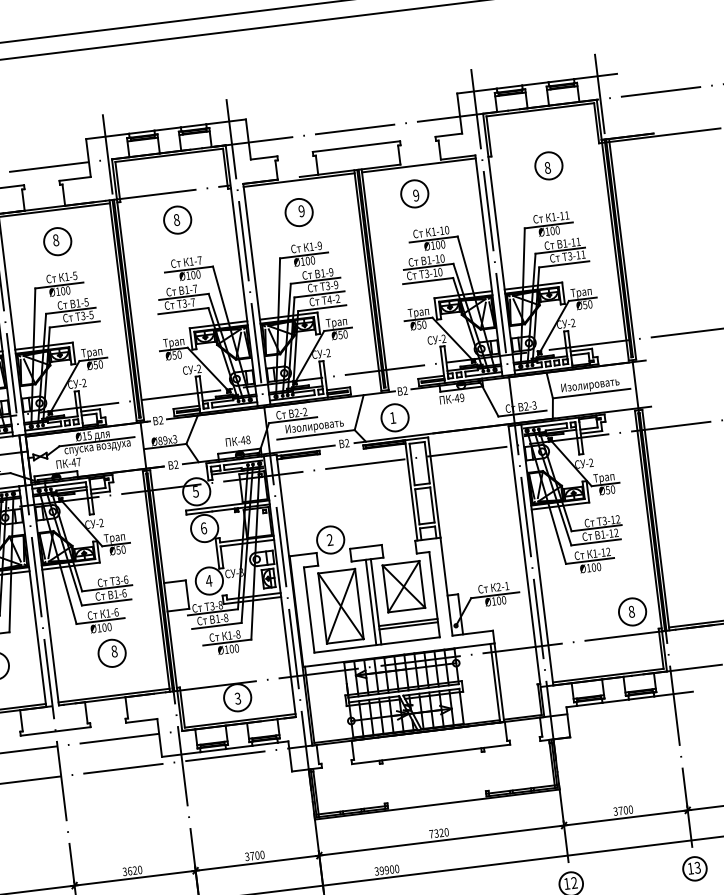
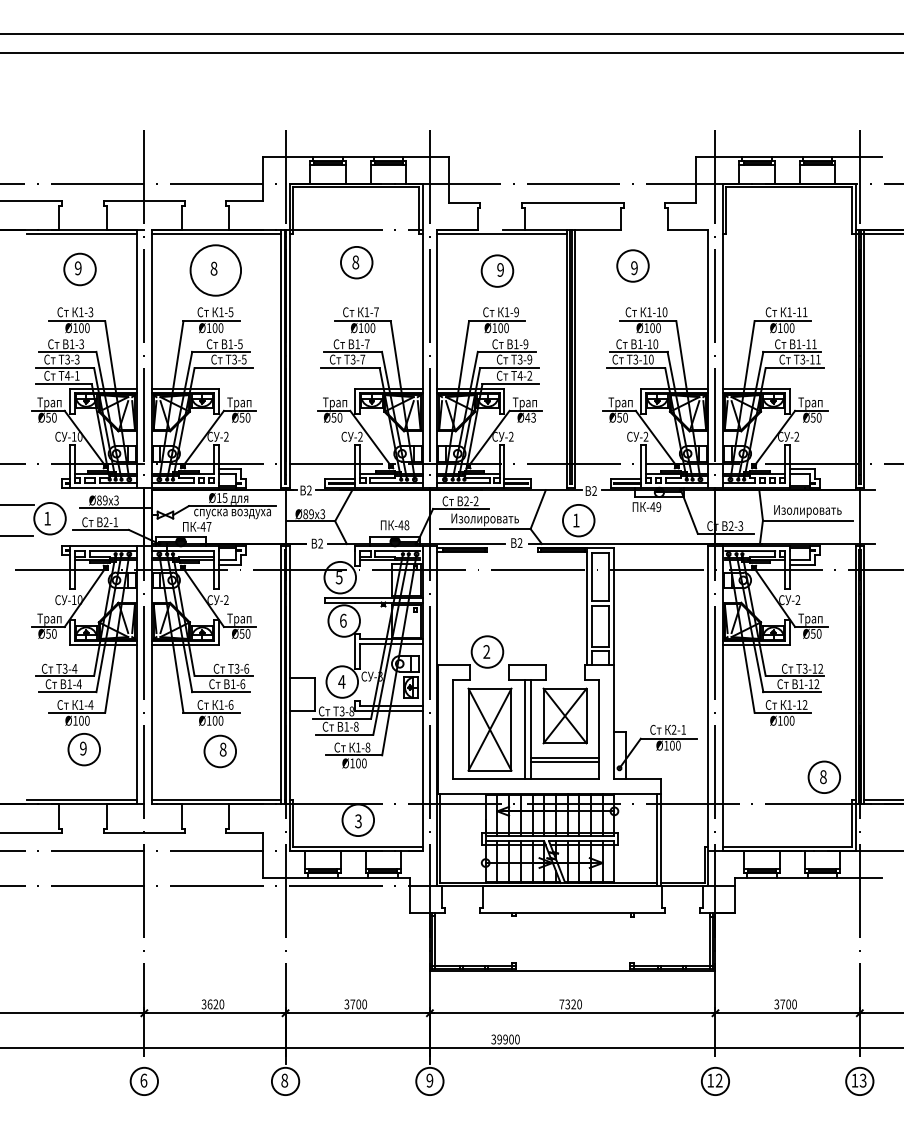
line: (418, 165) -> (641, 233), removed
part: (548, 165) -> (790, 252), removed
circle: (57, 241) -> (215, 270), size x1.6
text: (342, 334) -> (530, 417), Ø50 -> Ø43

